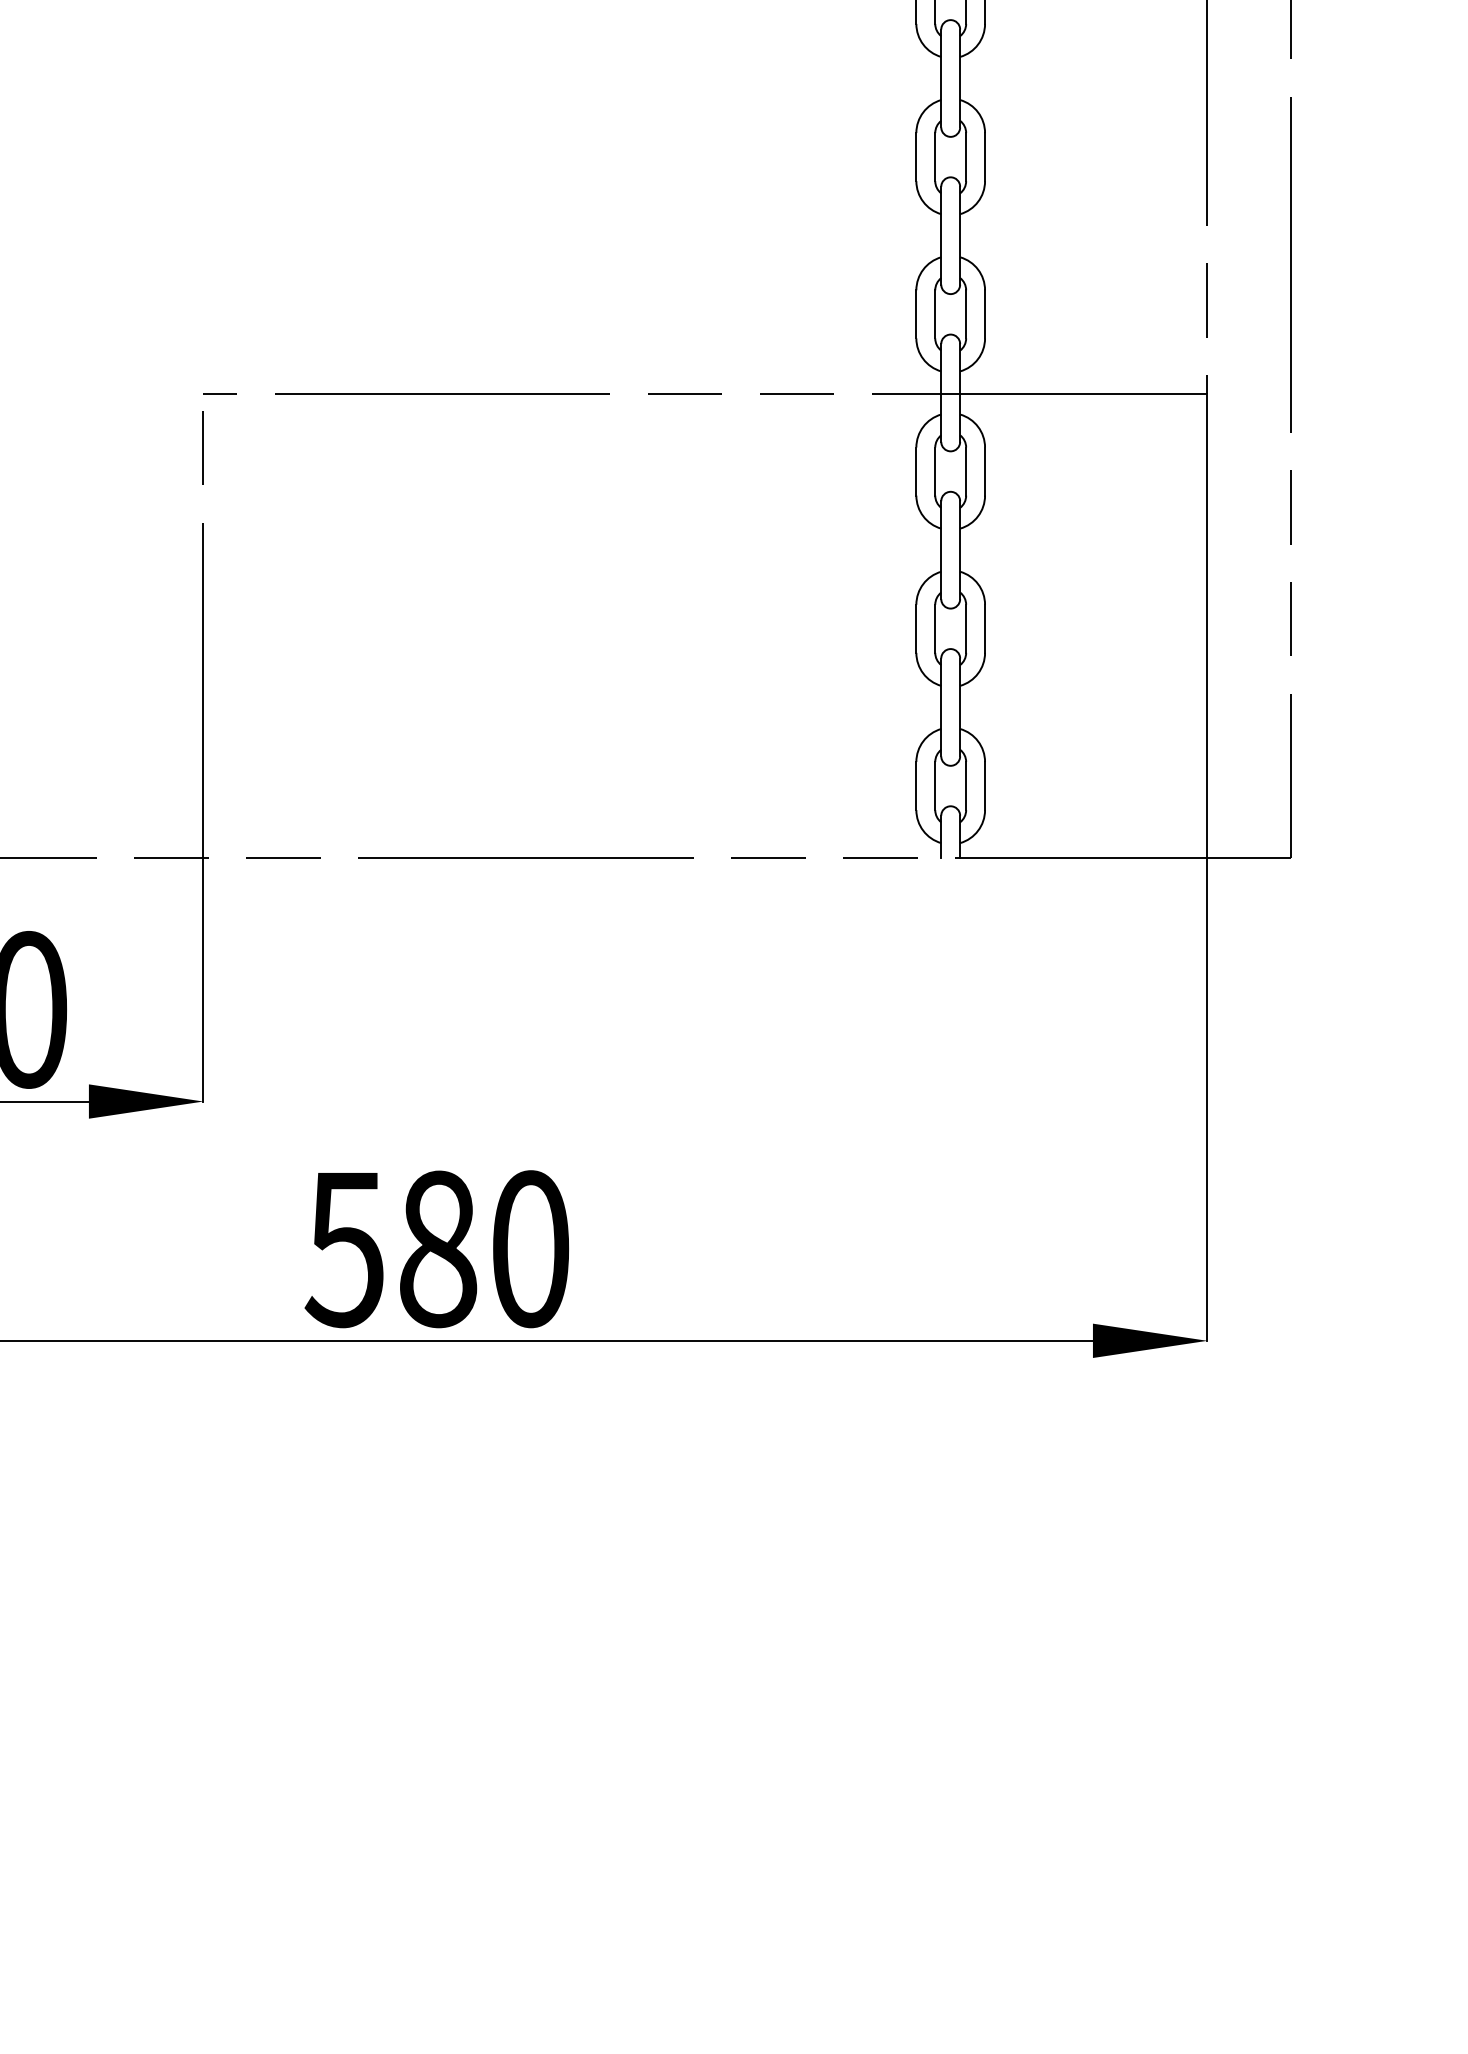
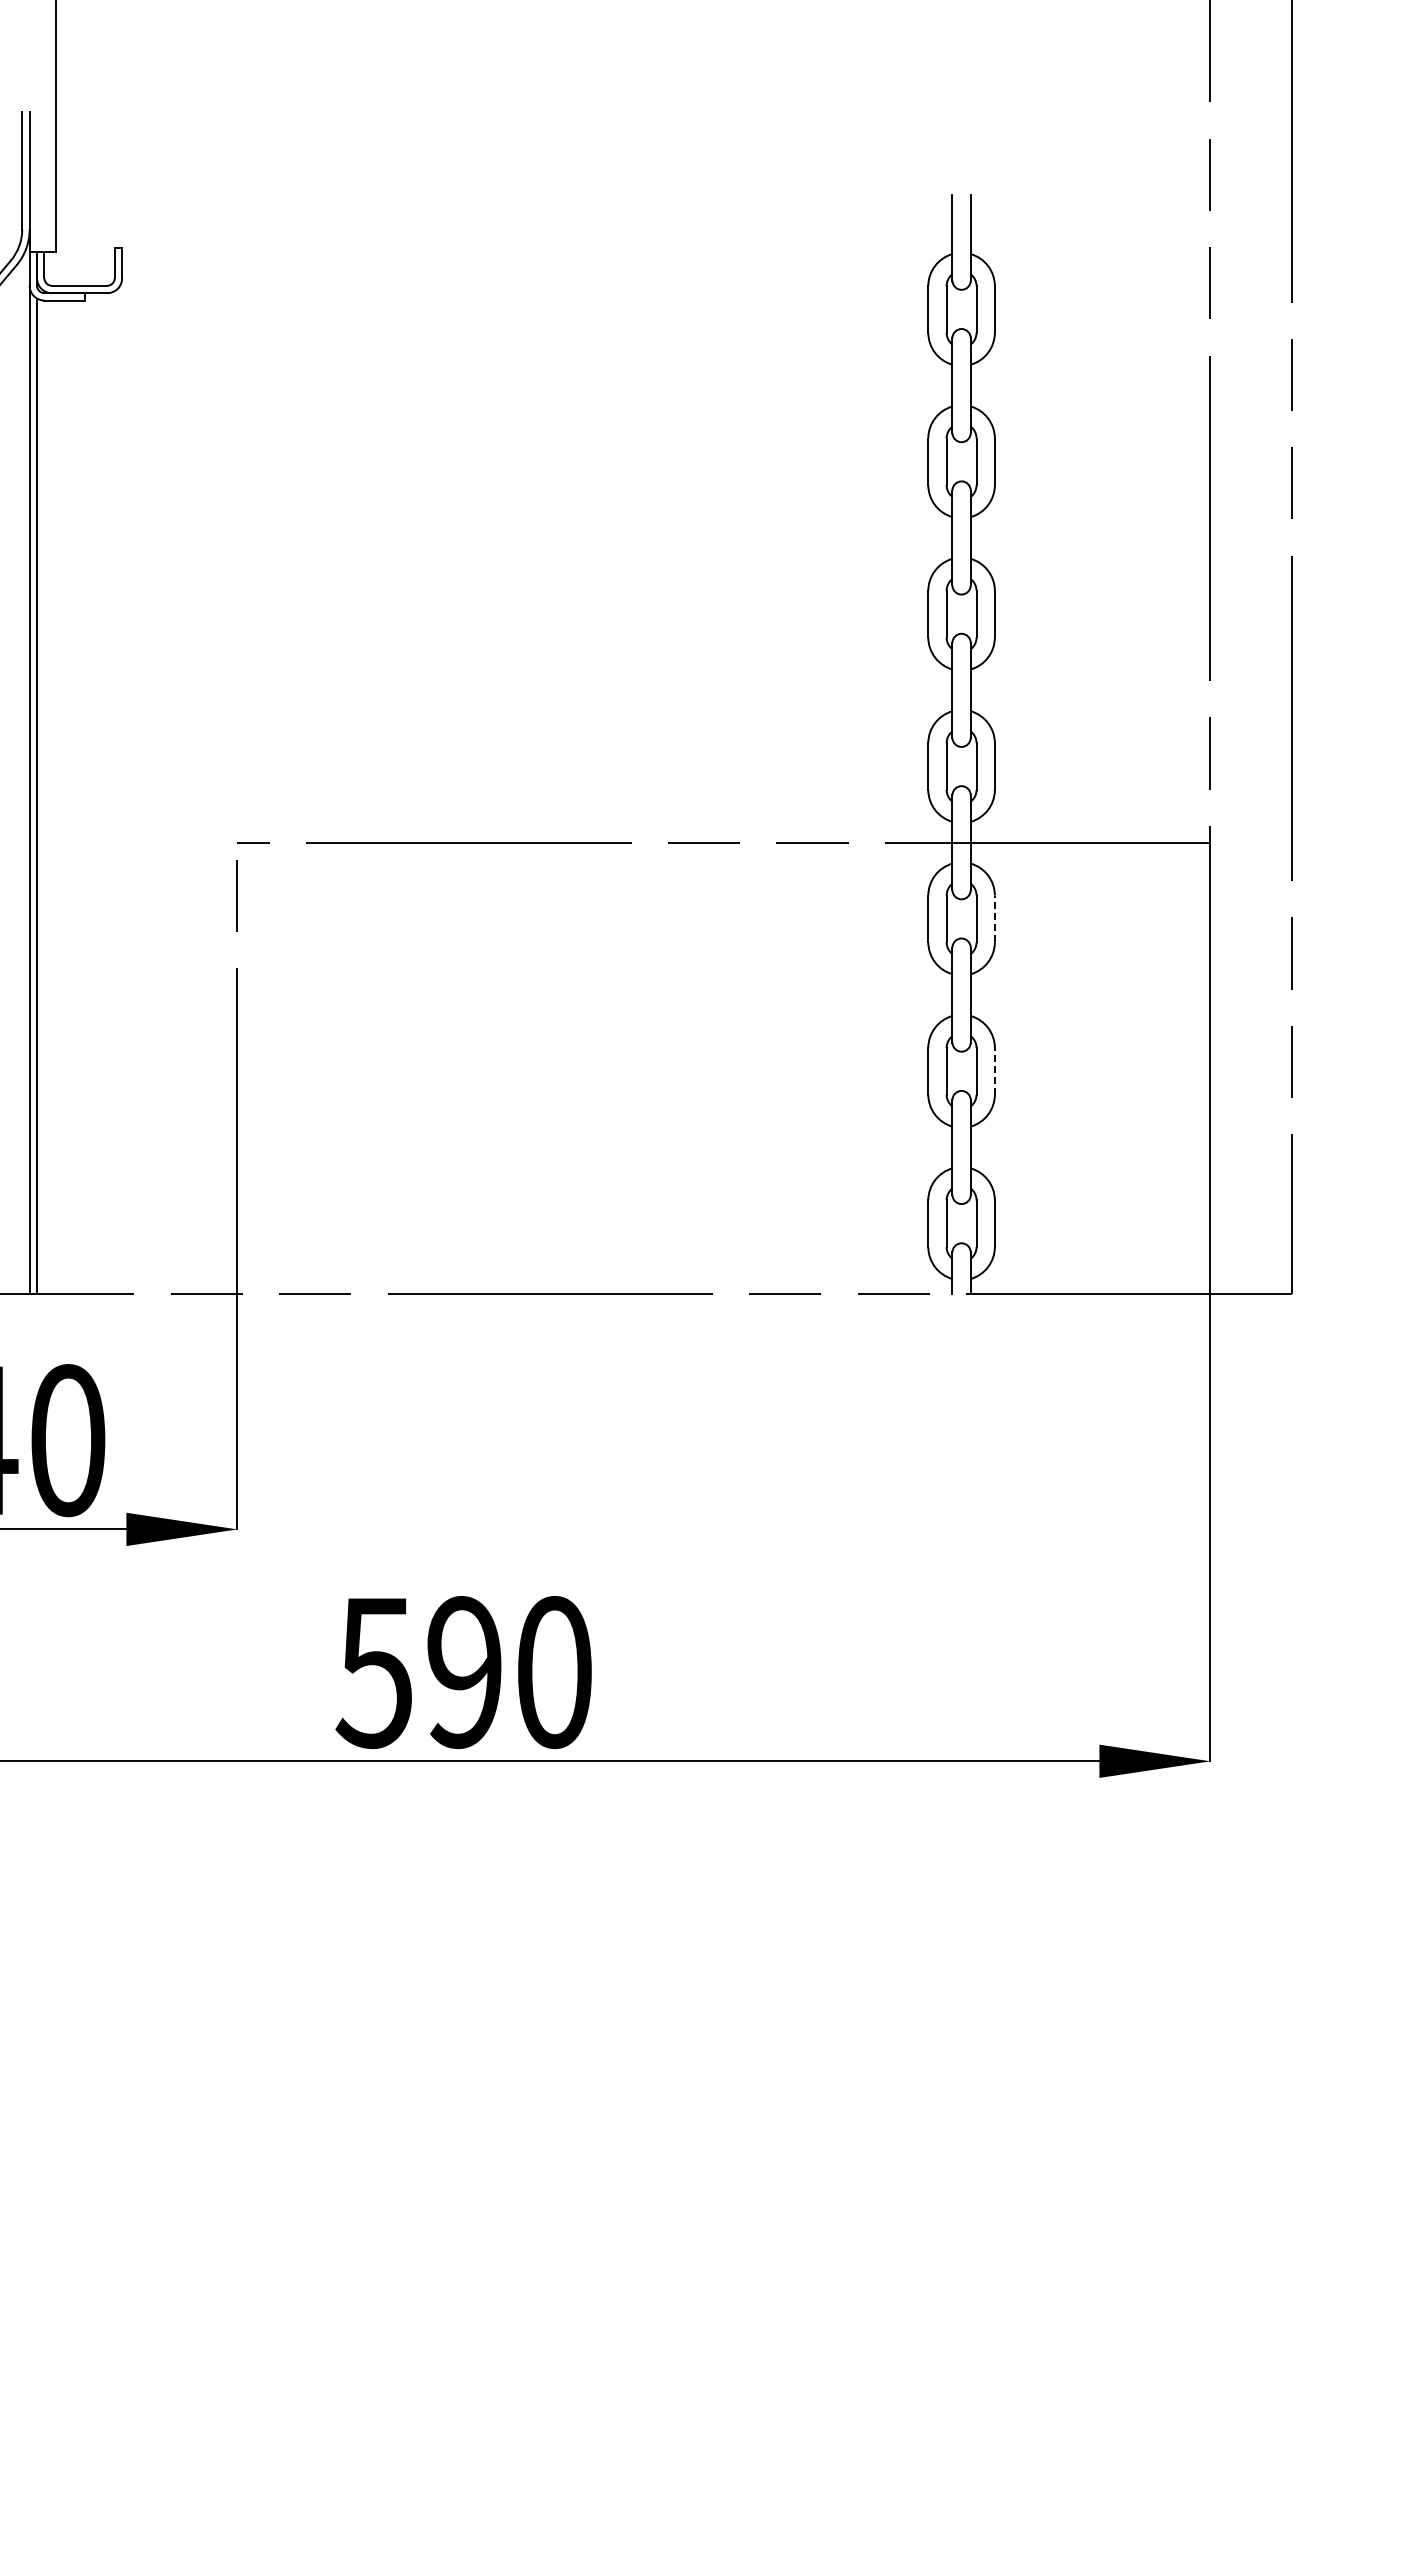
line: (984, 471) -> (994, 918), solid -> dashed
line: (984, 627) -> (994, 1070), solid -> dashed
text: (437, 1249) -> (464, 1672), 580 -> 590

